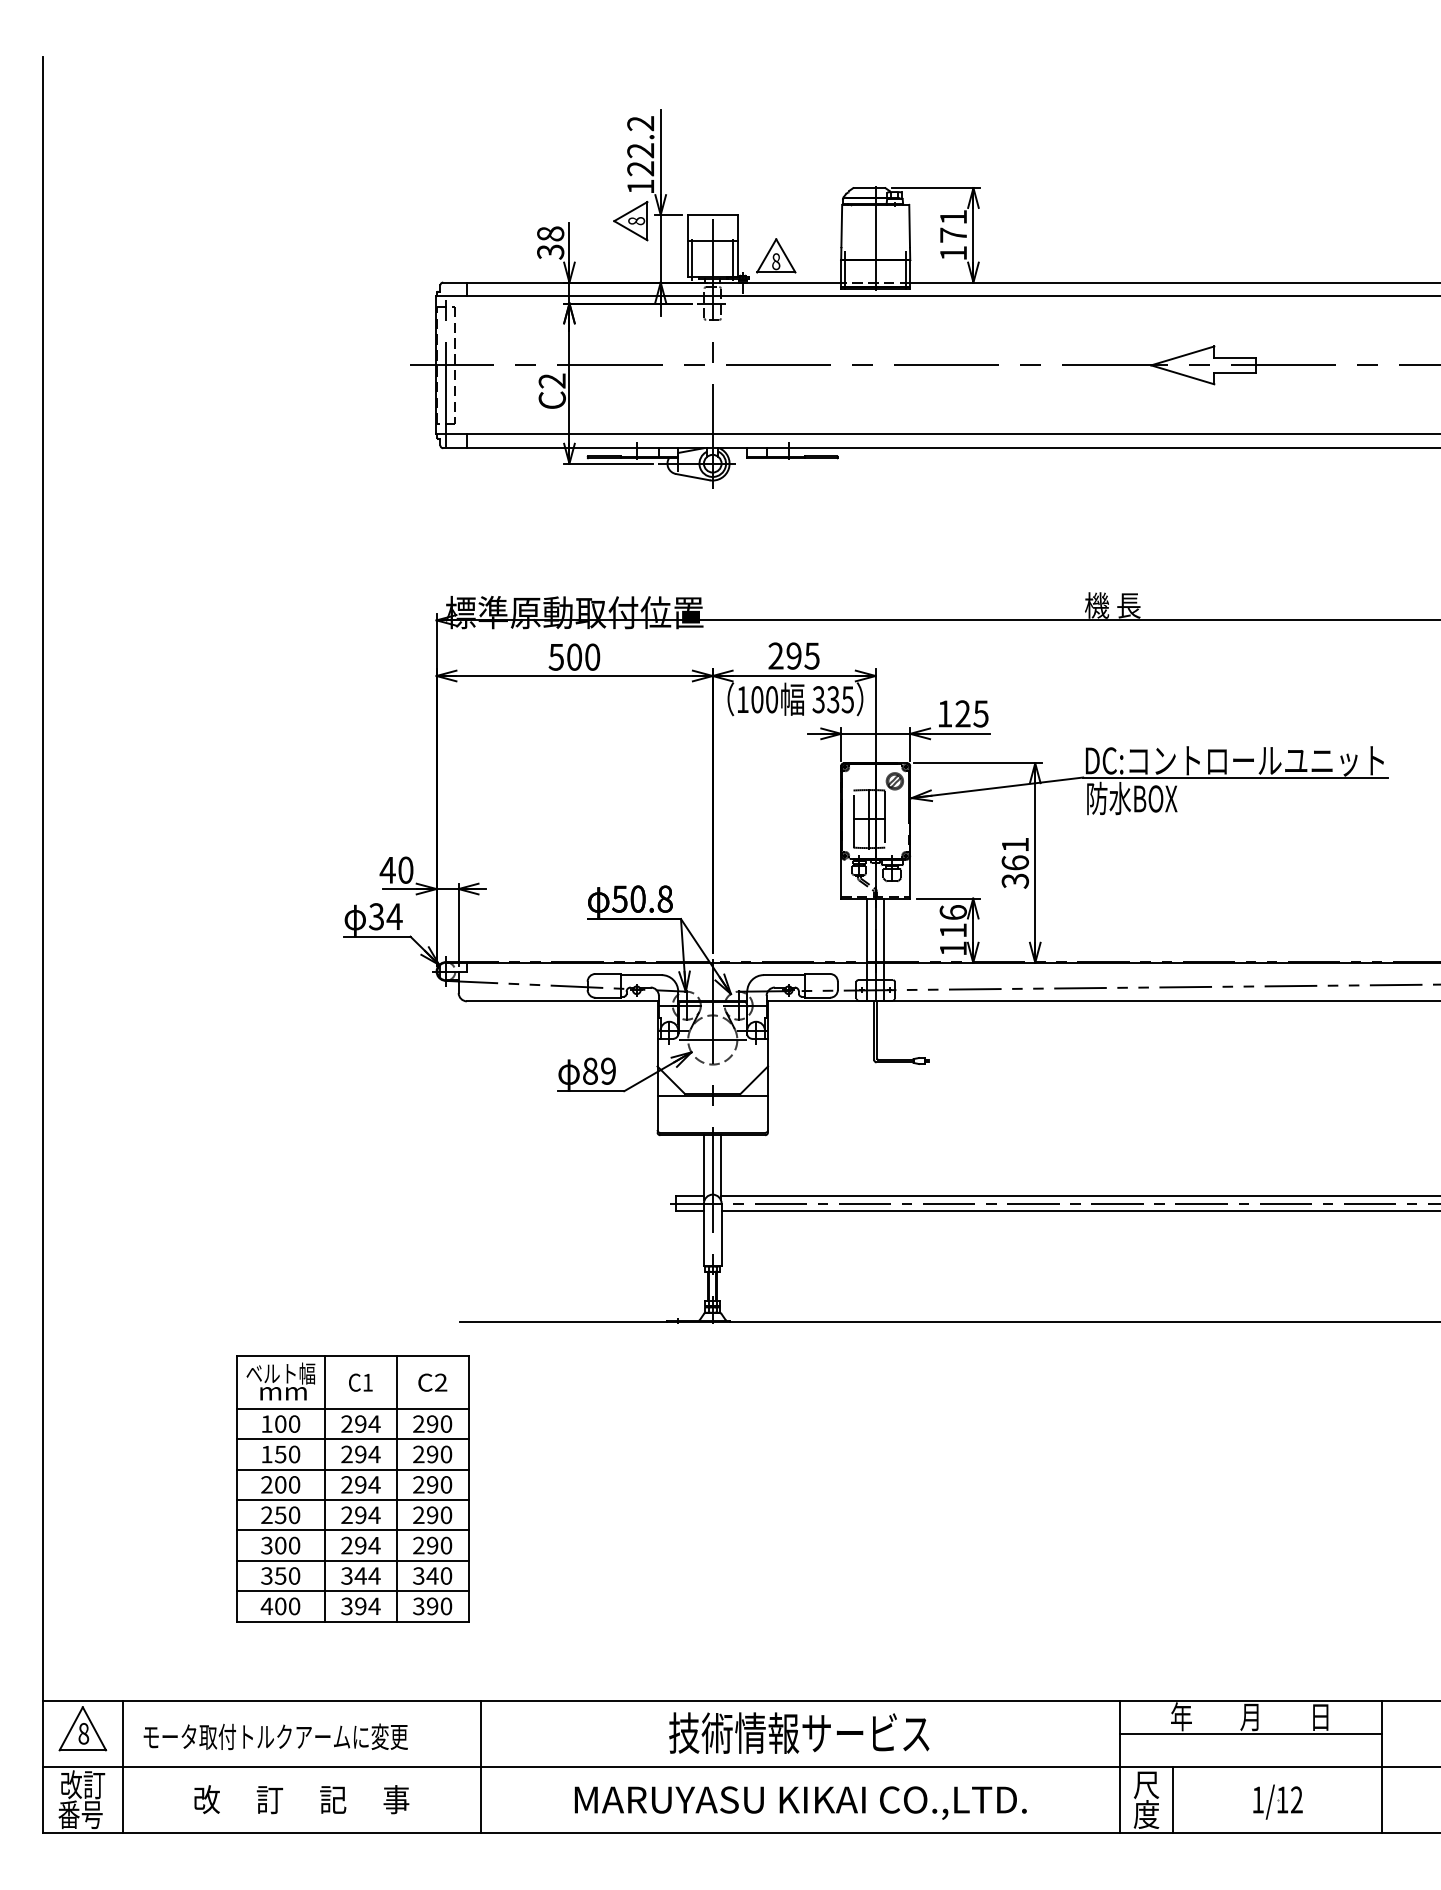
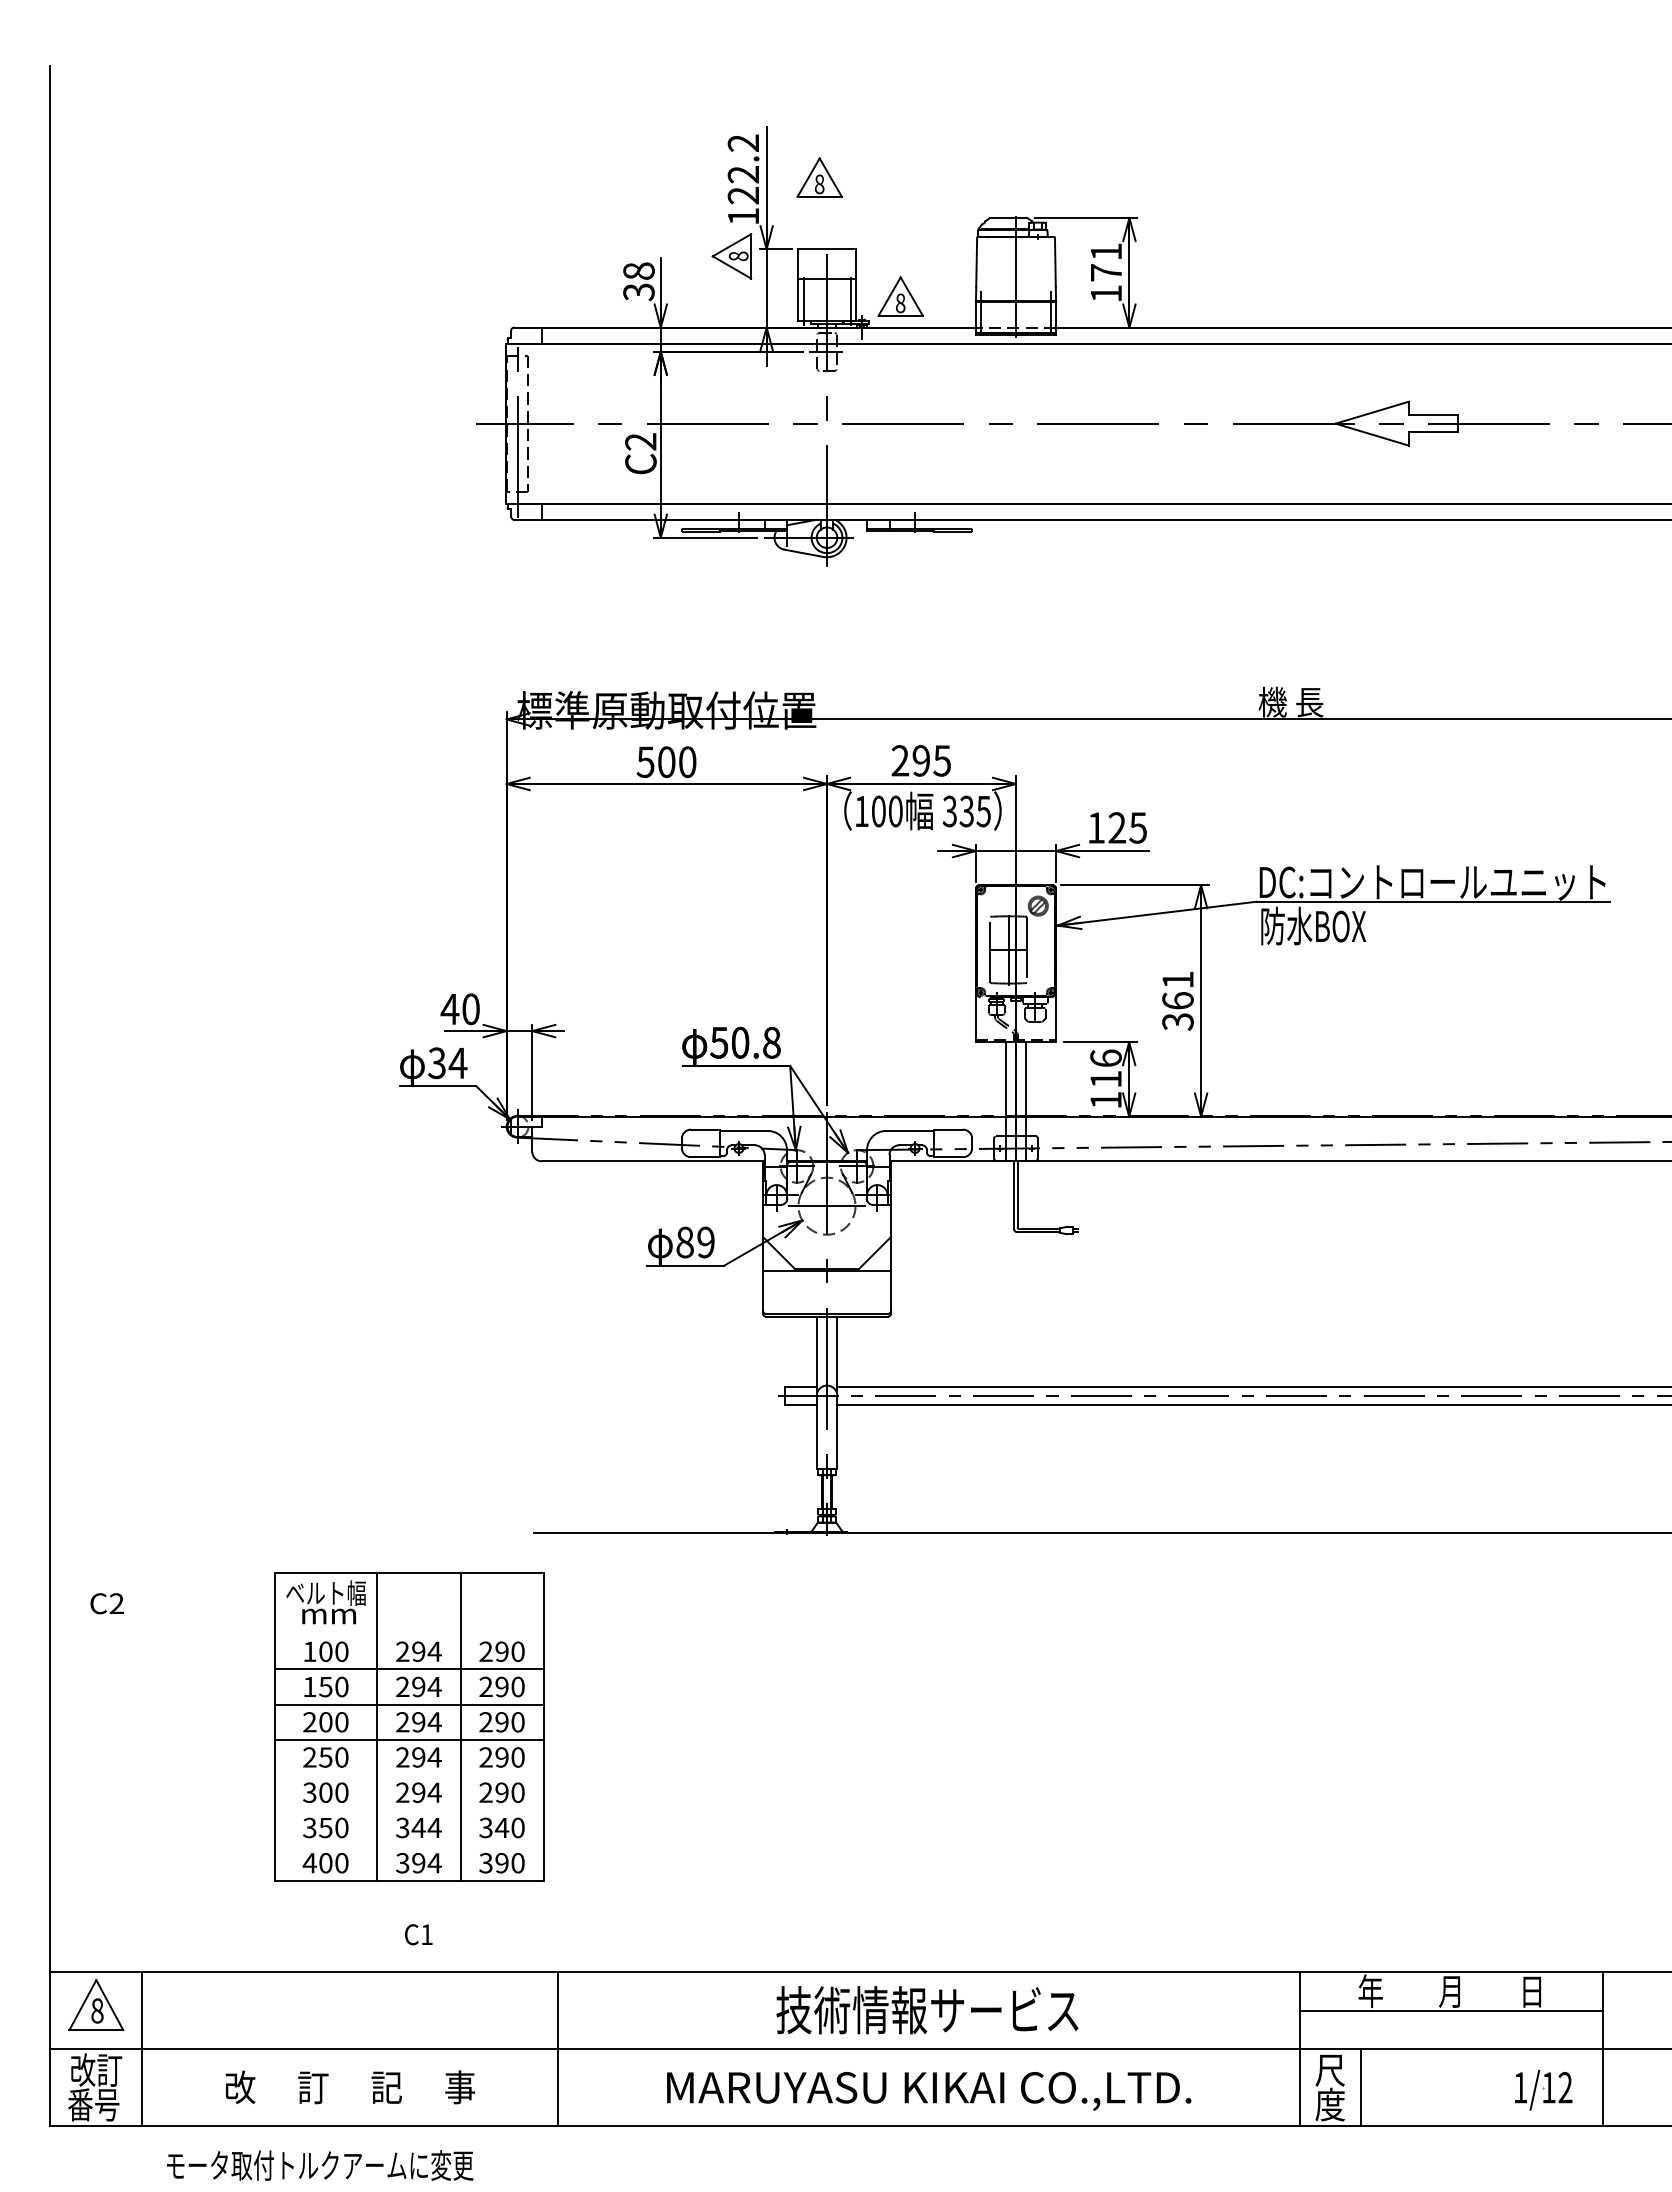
part: (706, 153) -> (819, 177), added
text: (360, 1382) -> (418, 1934), moved
text: (432, 1382) -> (106, 1603), moved
line: (351, 1409) -> (408, 1634), removed
line: (351, 1530) -> (408, 1775), removed
line: (351, 1560) -> (408, 1810), removed
line: (351, 1591) -> (408, 1845), removed
text: (276, 1736) -> (320, 2165), moved
part: (1277, 1801) -> (1543, 2089), moved

